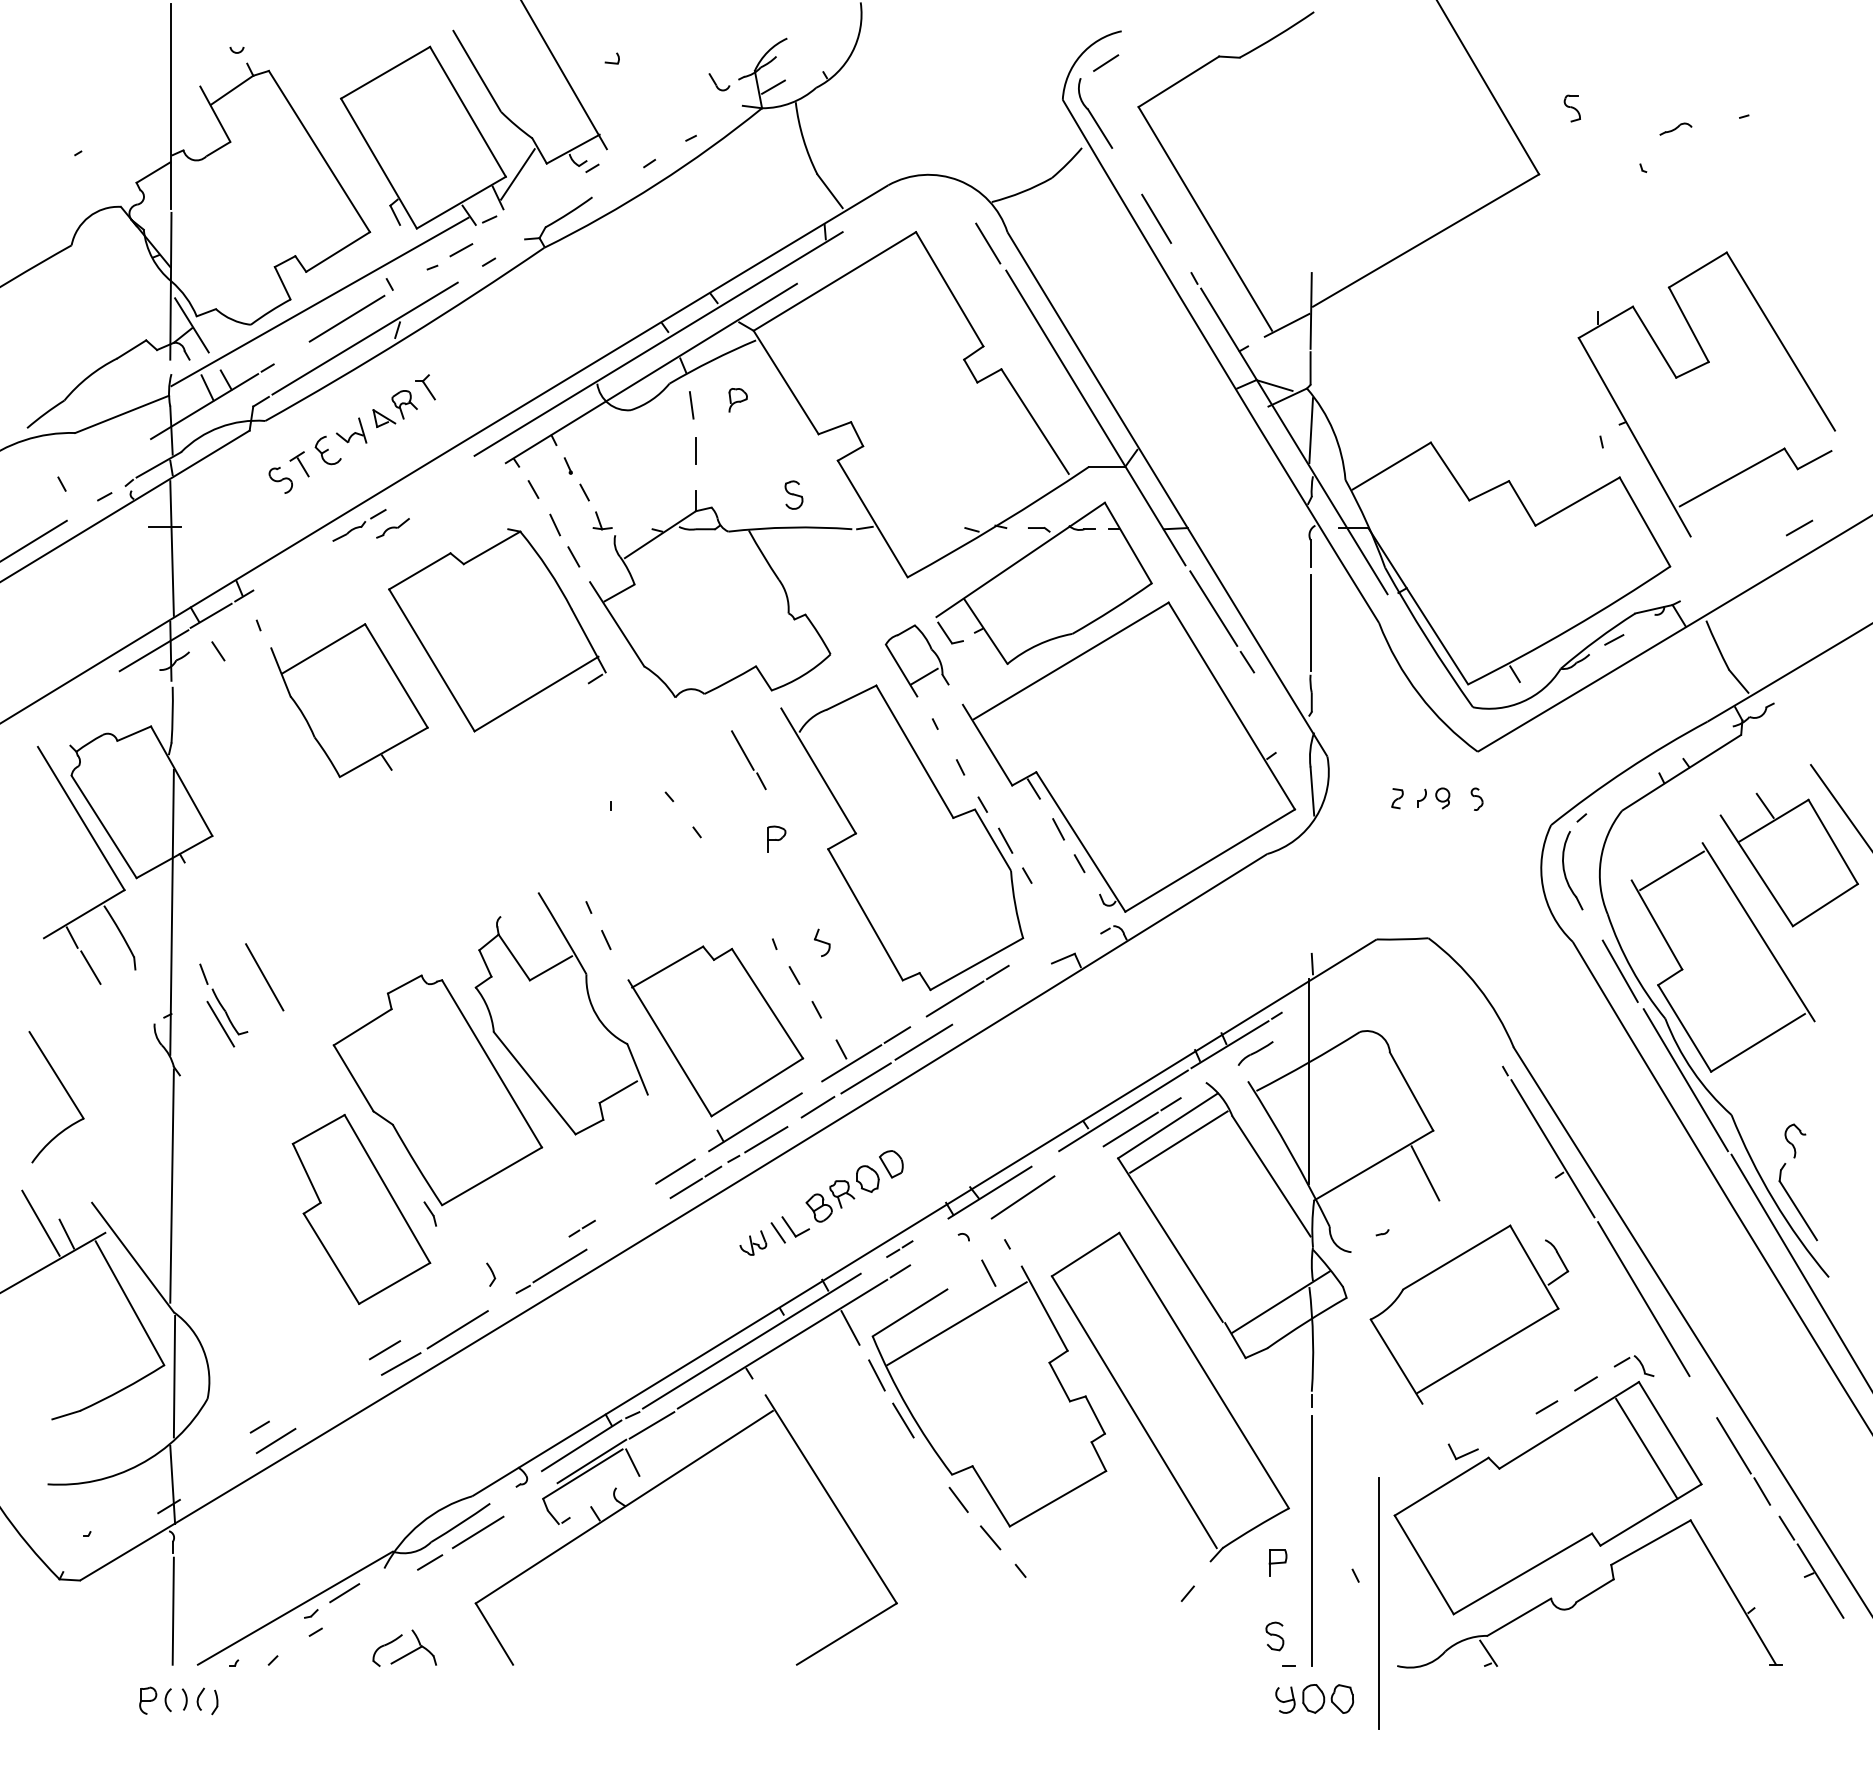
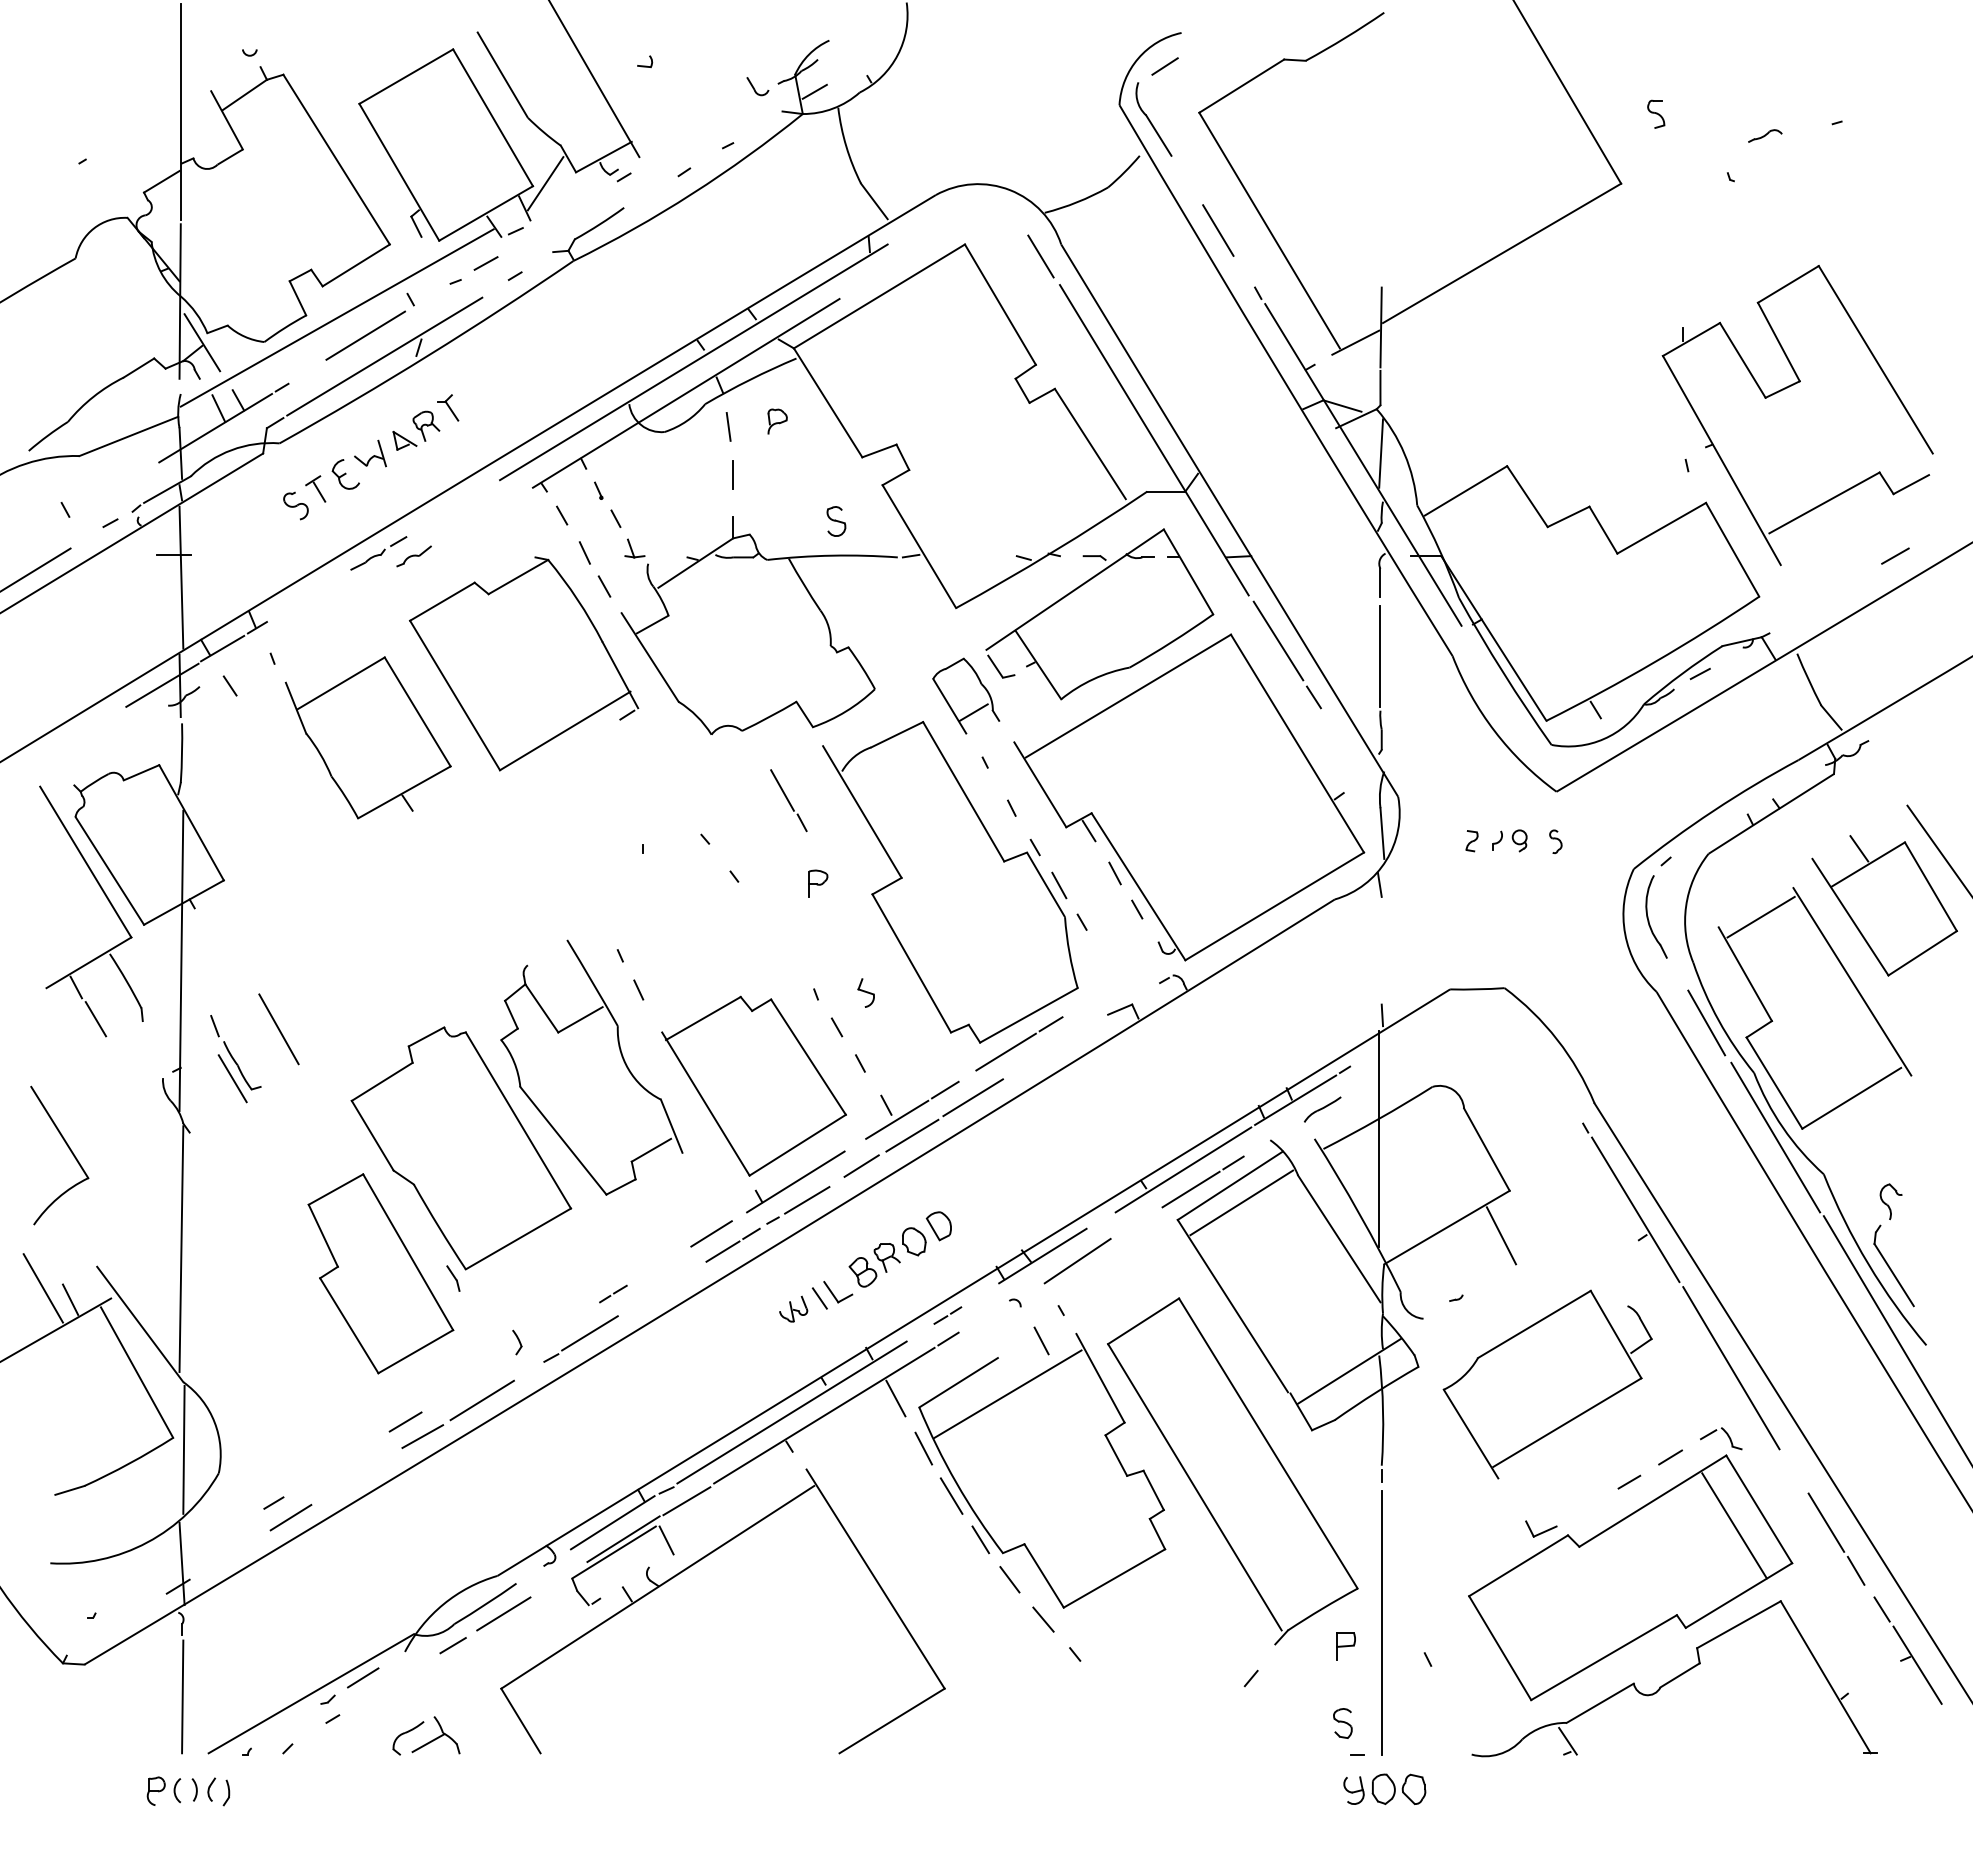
line: (1309, 839) -> (1379, 884), added
line: (930, 1461) -> (980, 1539), added
line: (1378, 1603) -> (1452, 1688), removed

